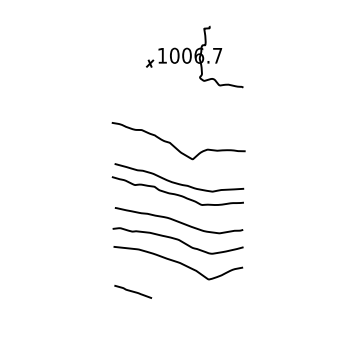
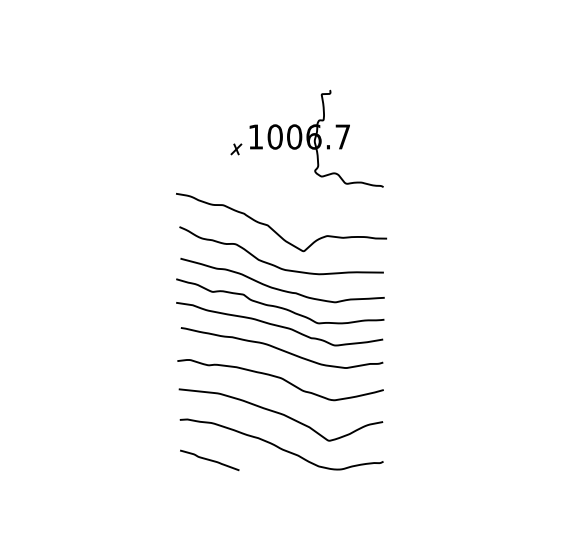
part: (194, 56) -> (306, 138), moved
curve: (174, 167) -> (274, 264), added
curve: (176, 205) -> (278, 324), added
curve: (178, 283) -> (281, 447), added

